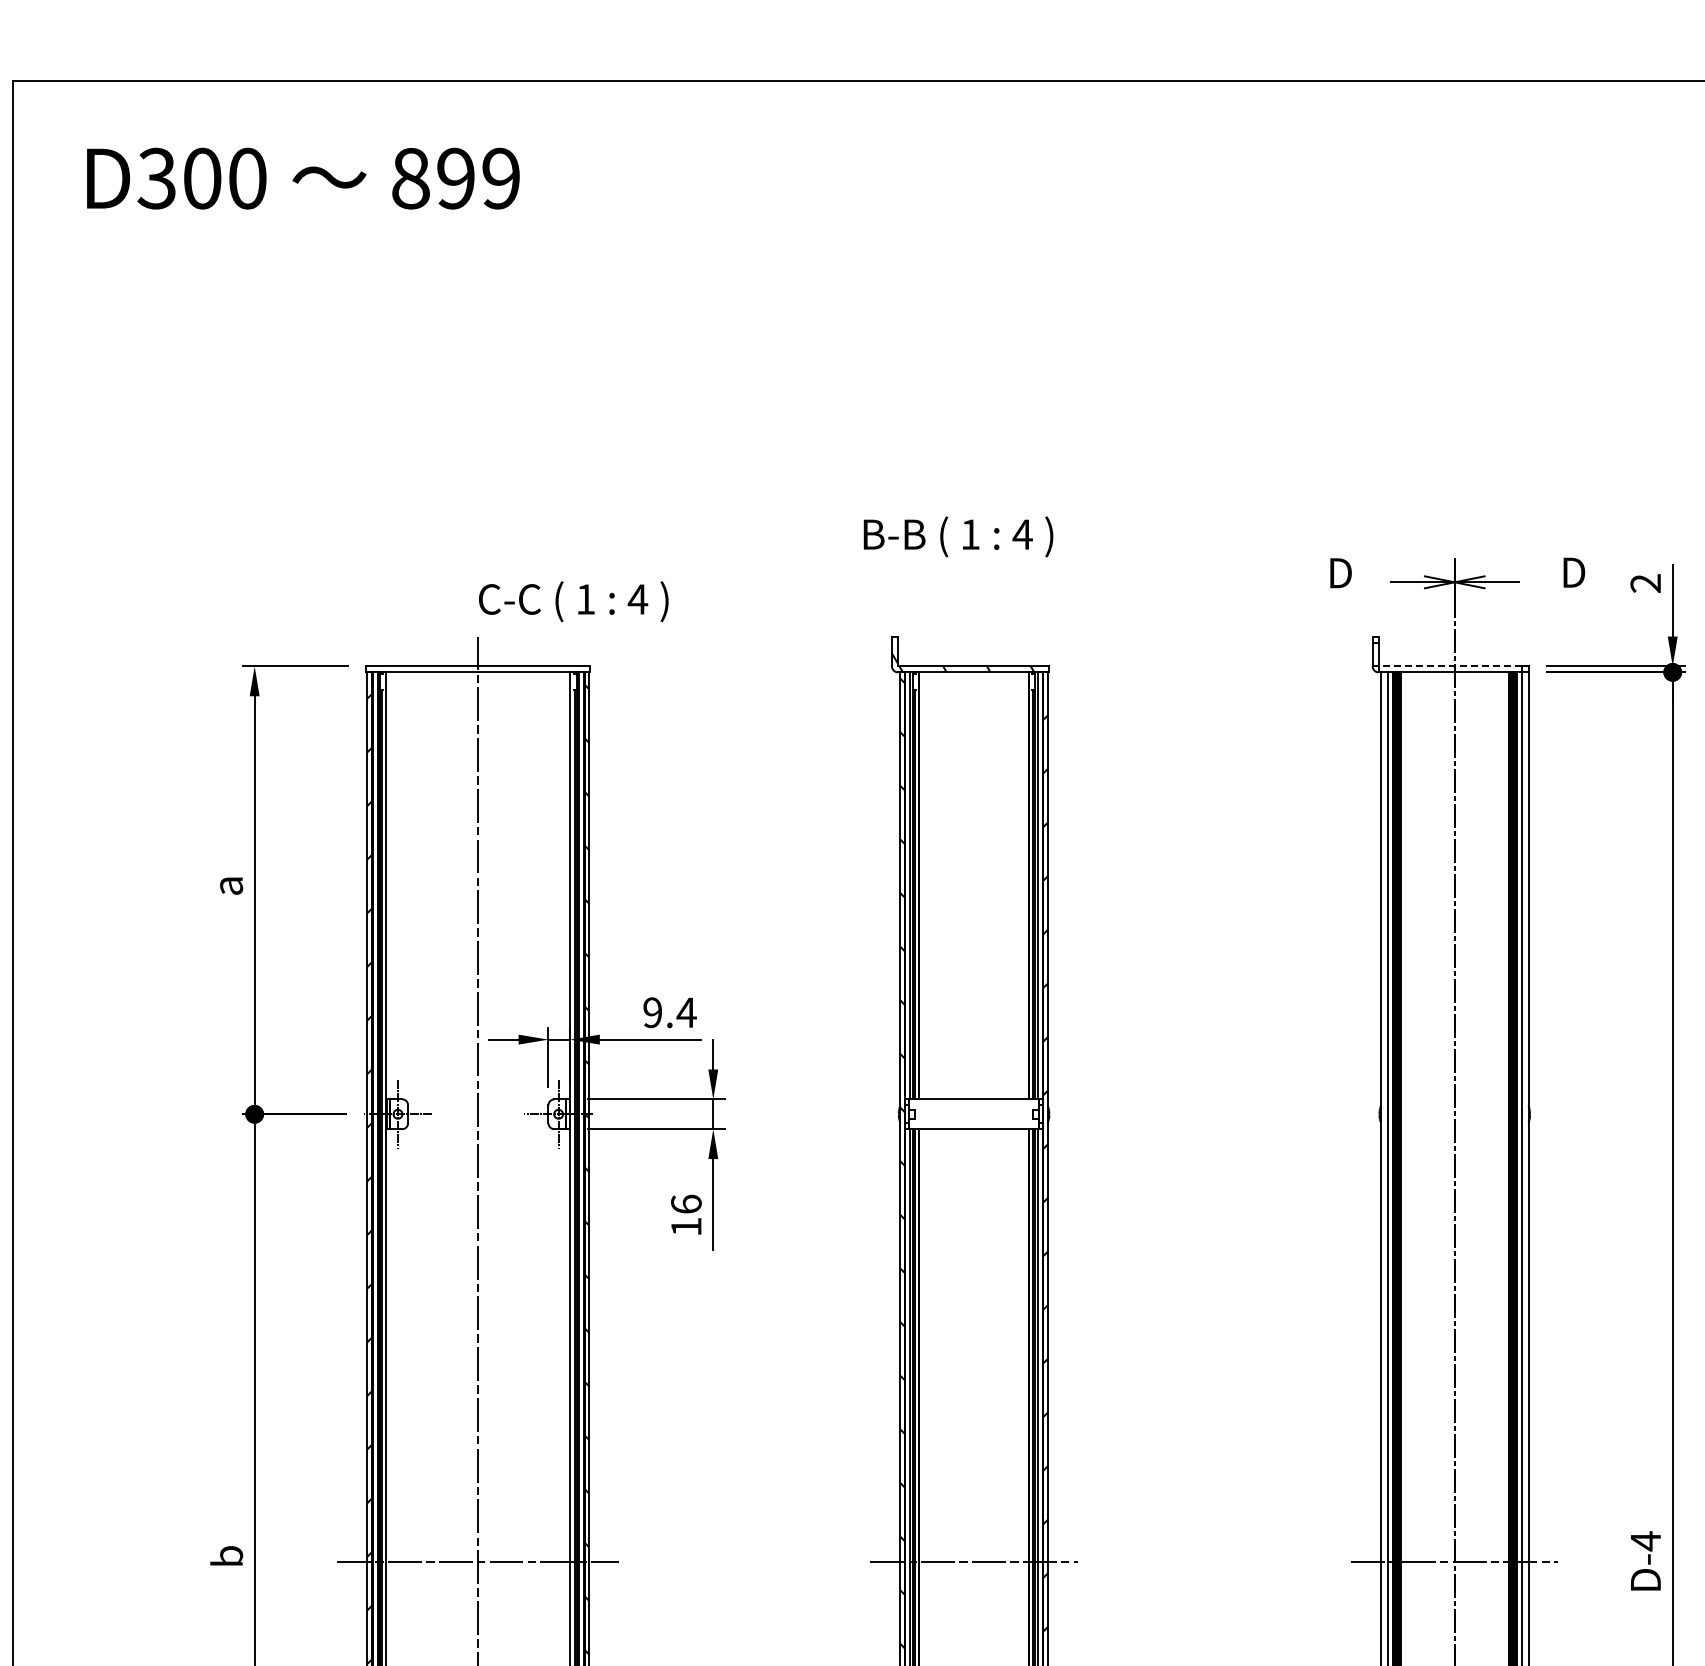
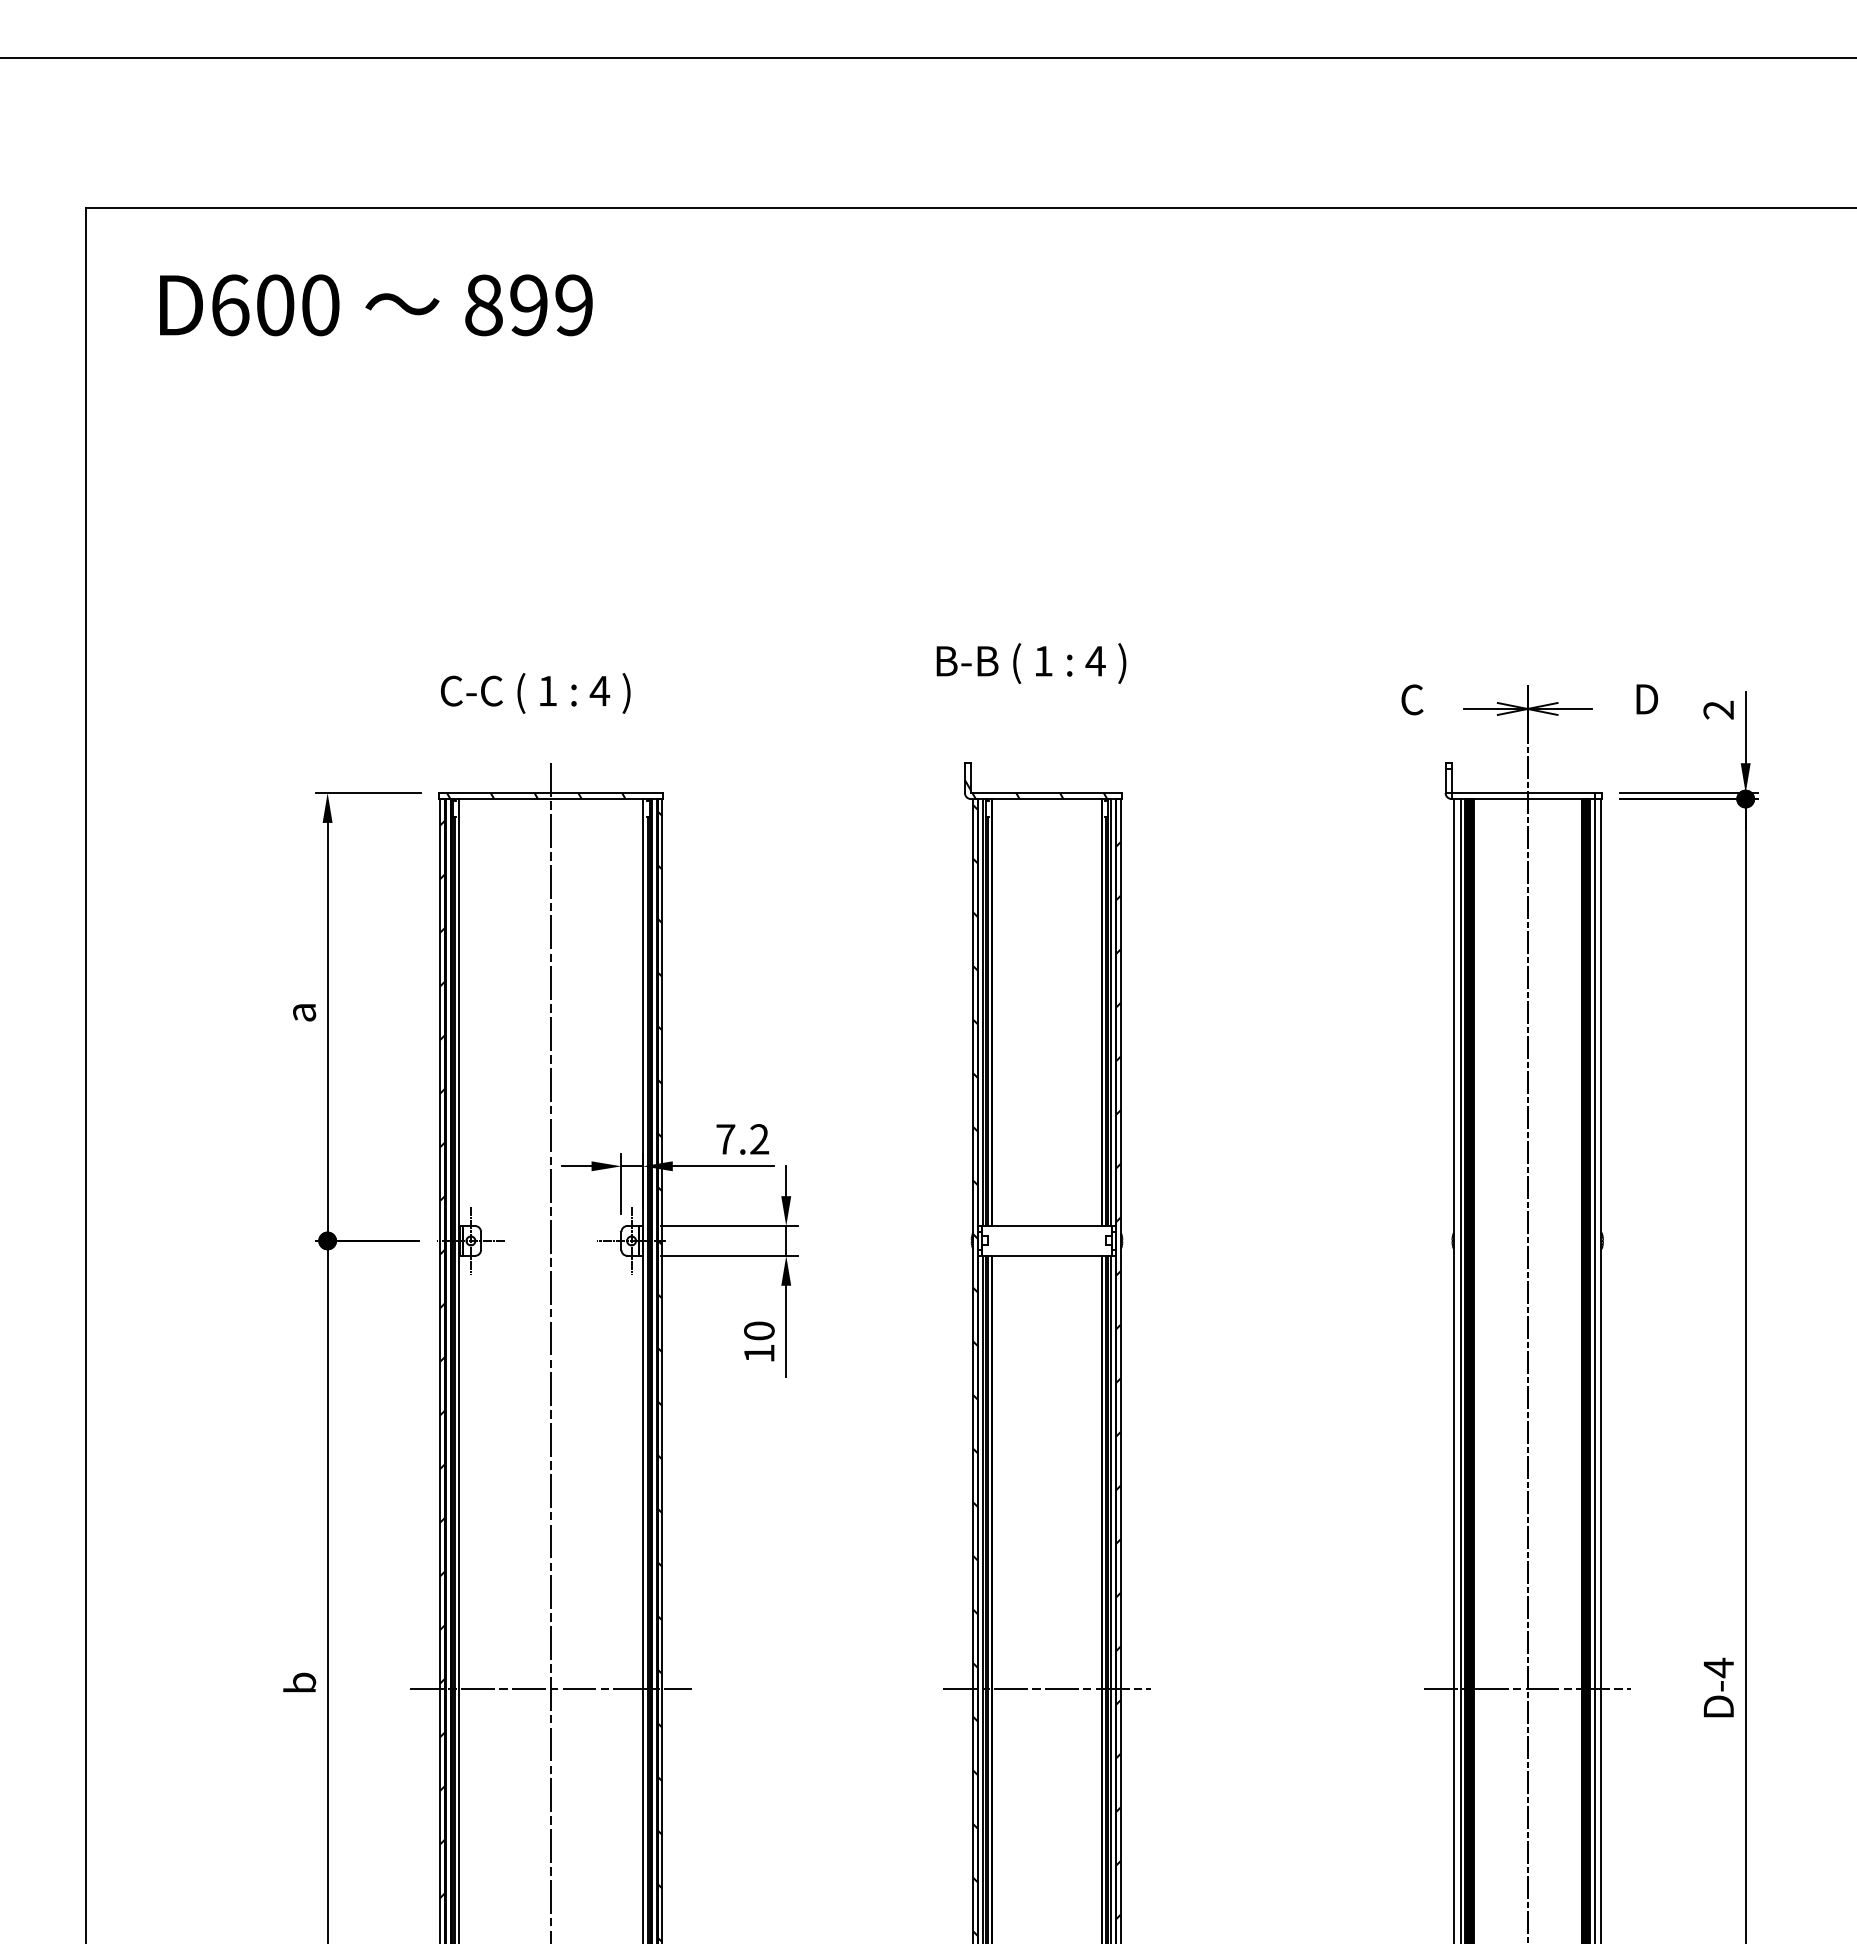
text: (156, 178) -> (229, 305), D300 -> D600
text: (1339, 572) -> (1412, 699), D -> C
text: (573, 601) -> (535, 693), moved
line: (1450, 666) -> (1523, 793), dashed -> solid
hatch: (462, 669) -> (535, 796), added
text: (669, 1012) -> (742, 1139), 9.4 -> 7.2
text: (686, 1203) -> (759, 1330), 16 -> 10

